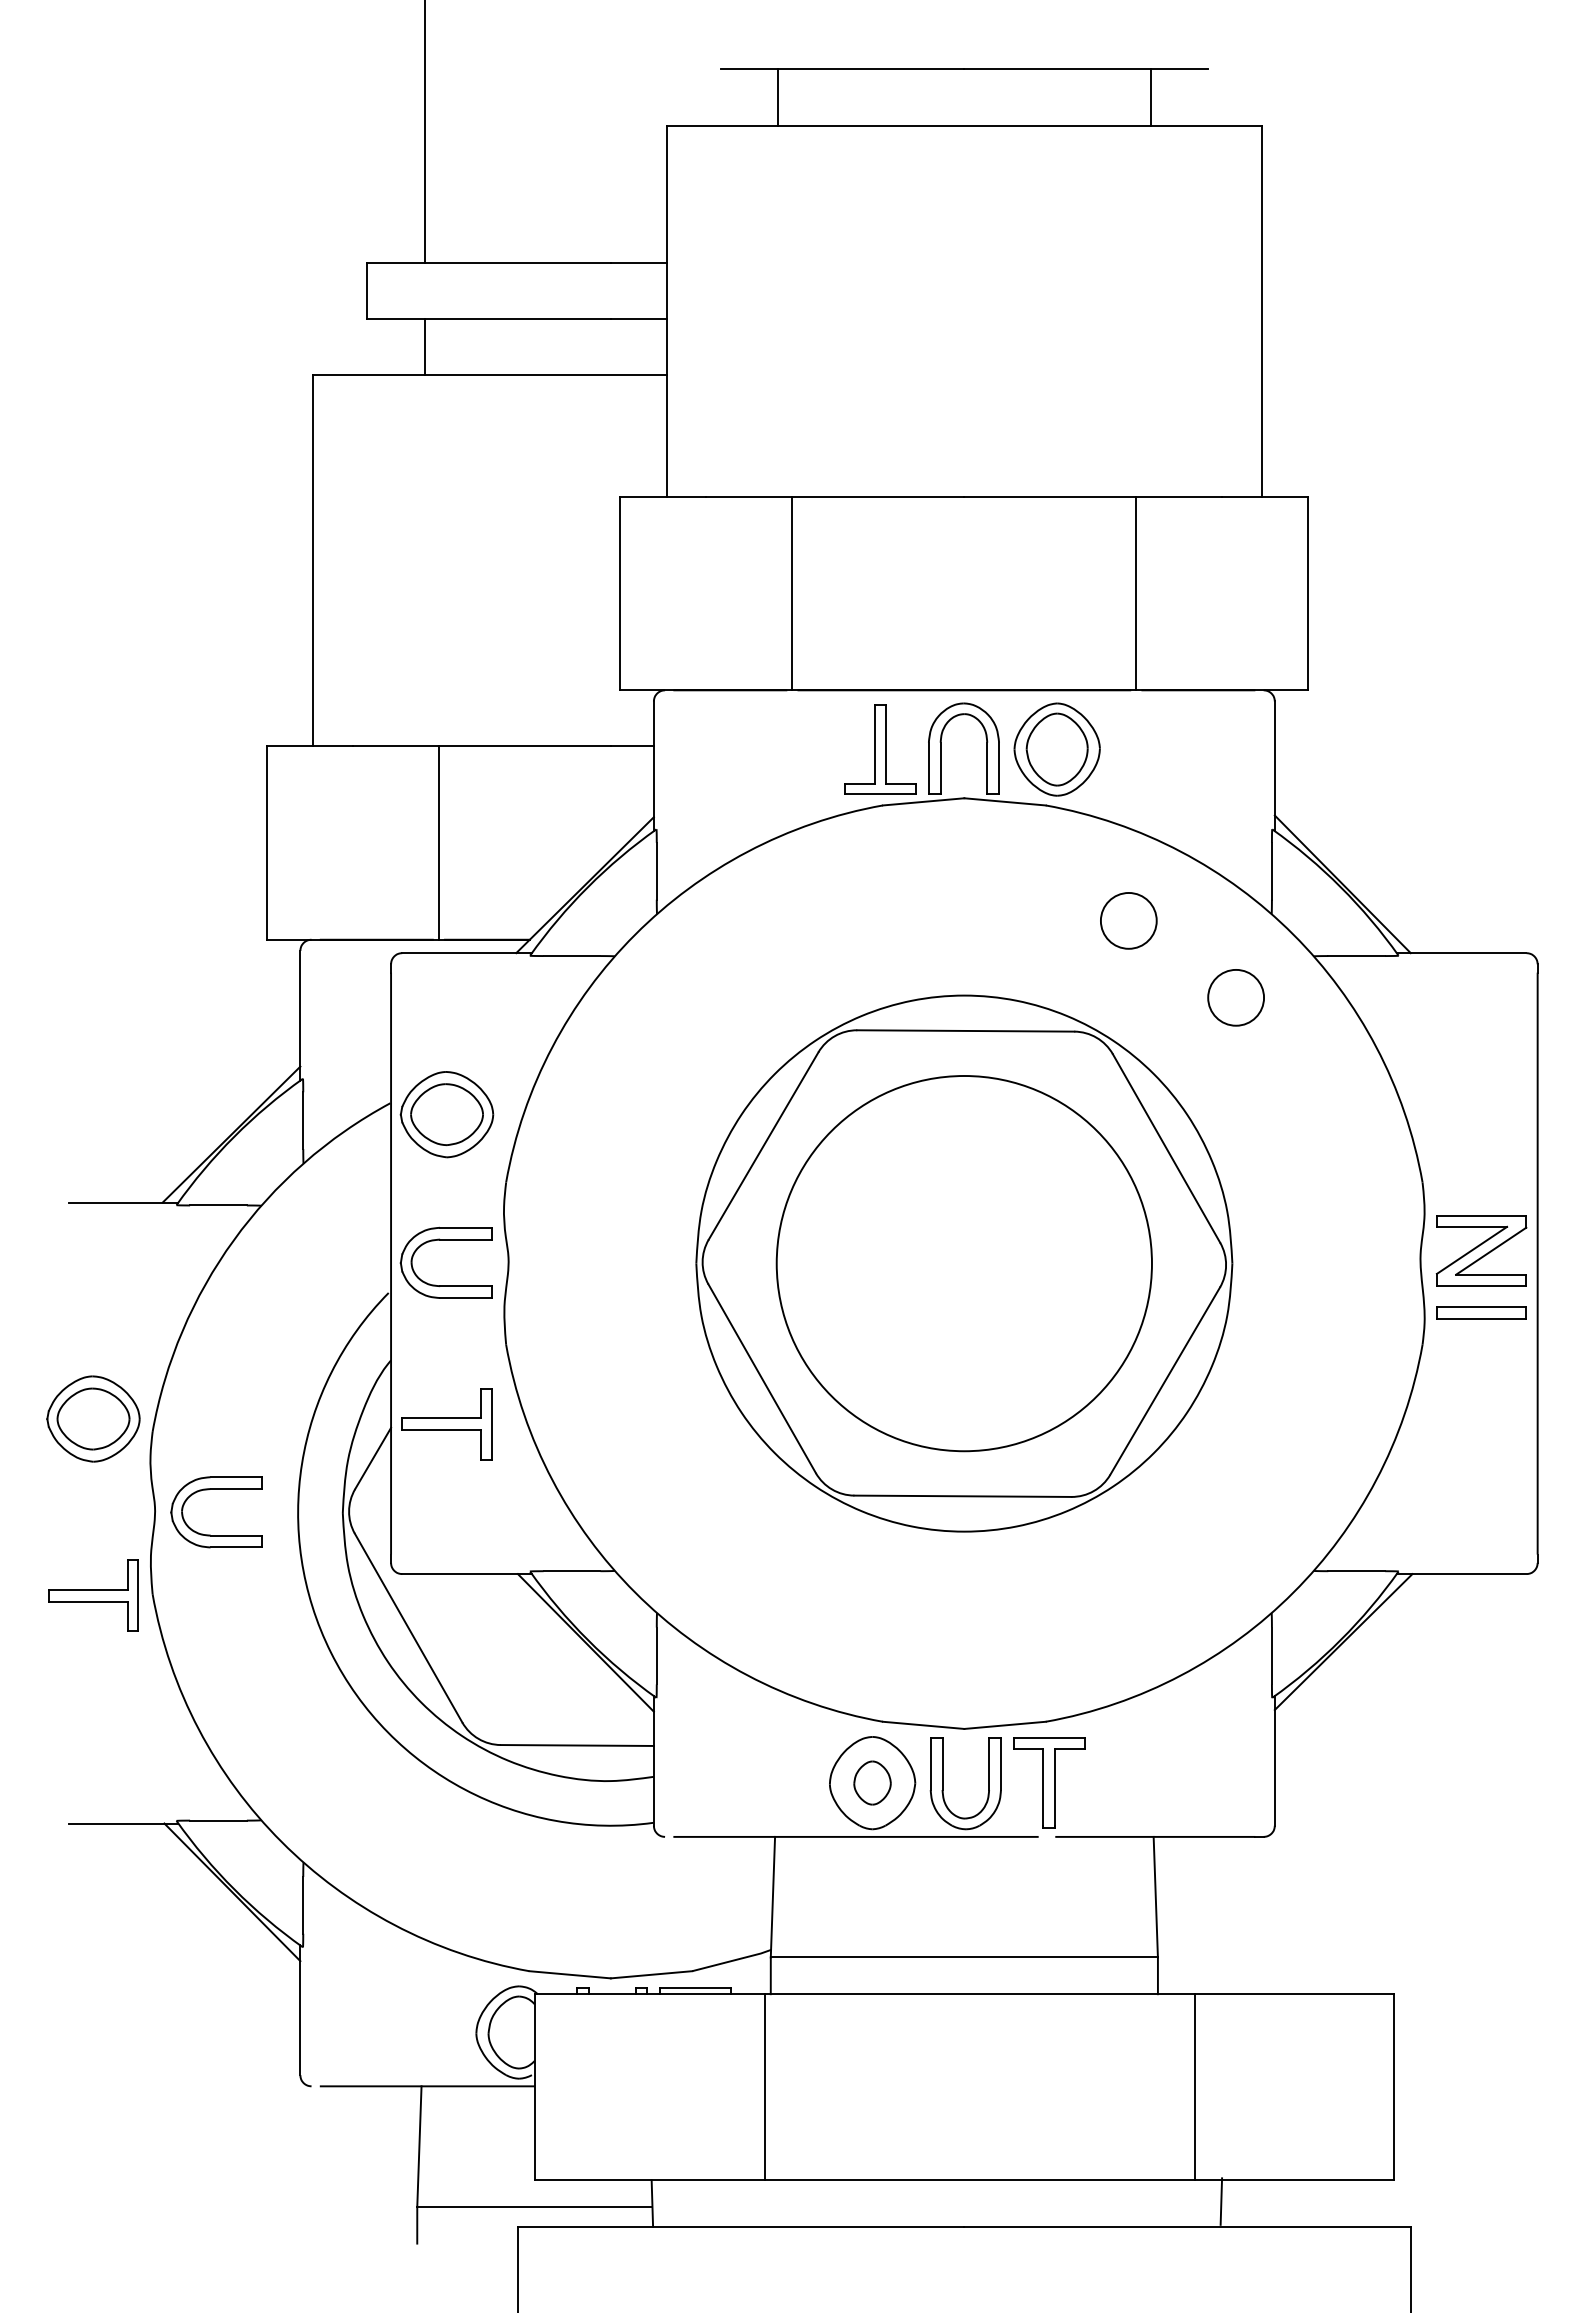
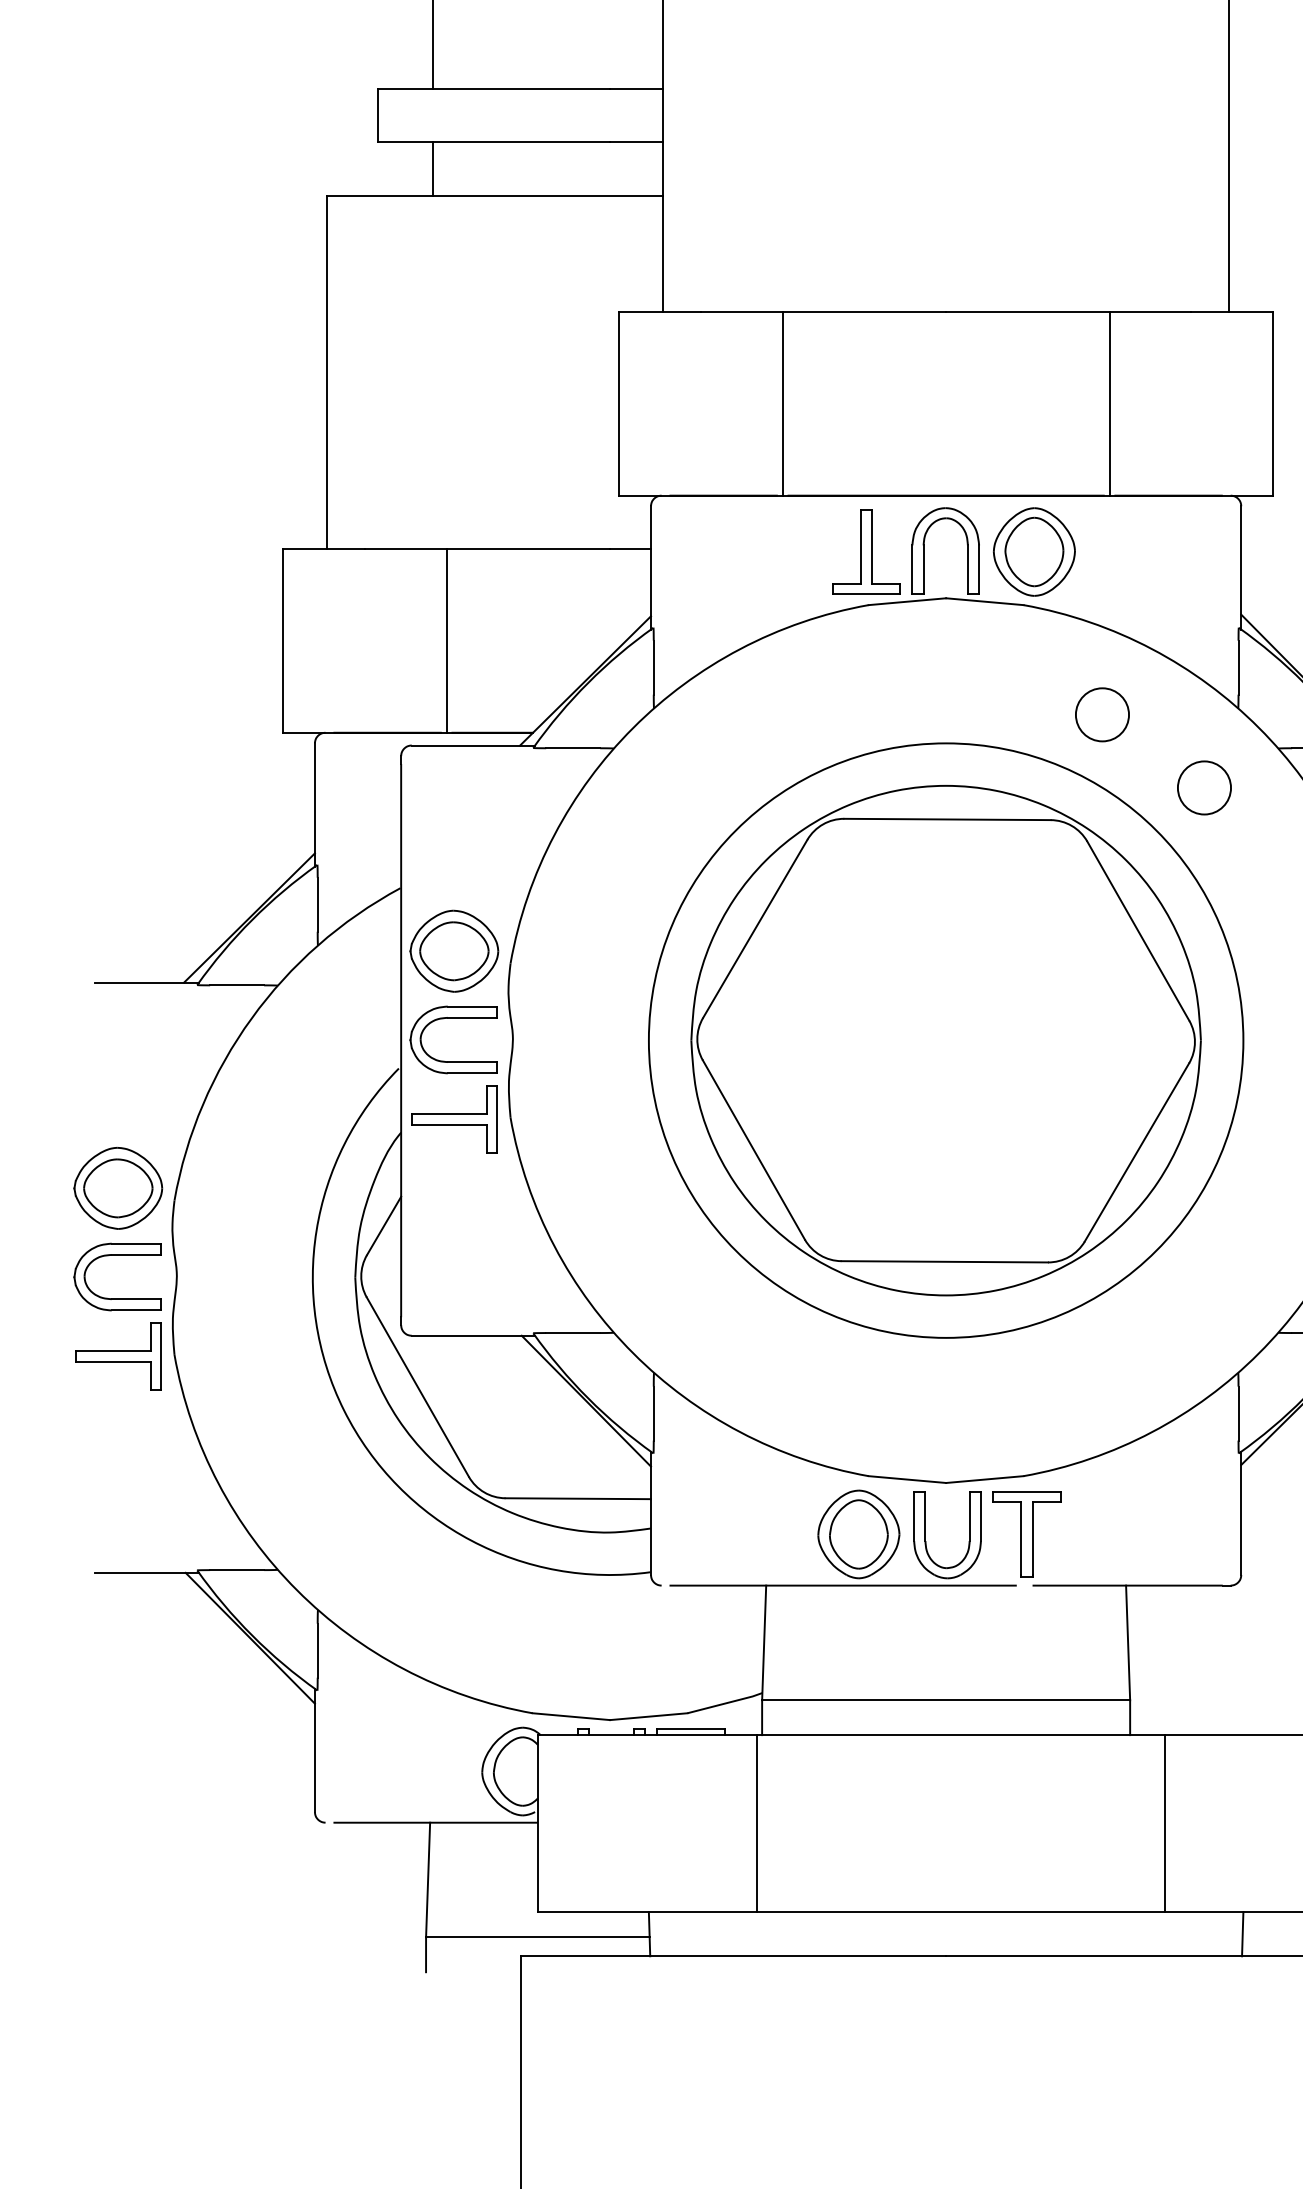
part: (446, 1114) -> (453, 951), moved
circle: (964, 1263) -> (946, 1040), size x1.67
part: (446, 1424) -> (453, 1119), moved
part: (210, 1534) -> (111, 1298), moved
part: (872, 1782) -> (858, 1533), size x1.67
line: (1221, 2201) -> (1242, 1934), moved

